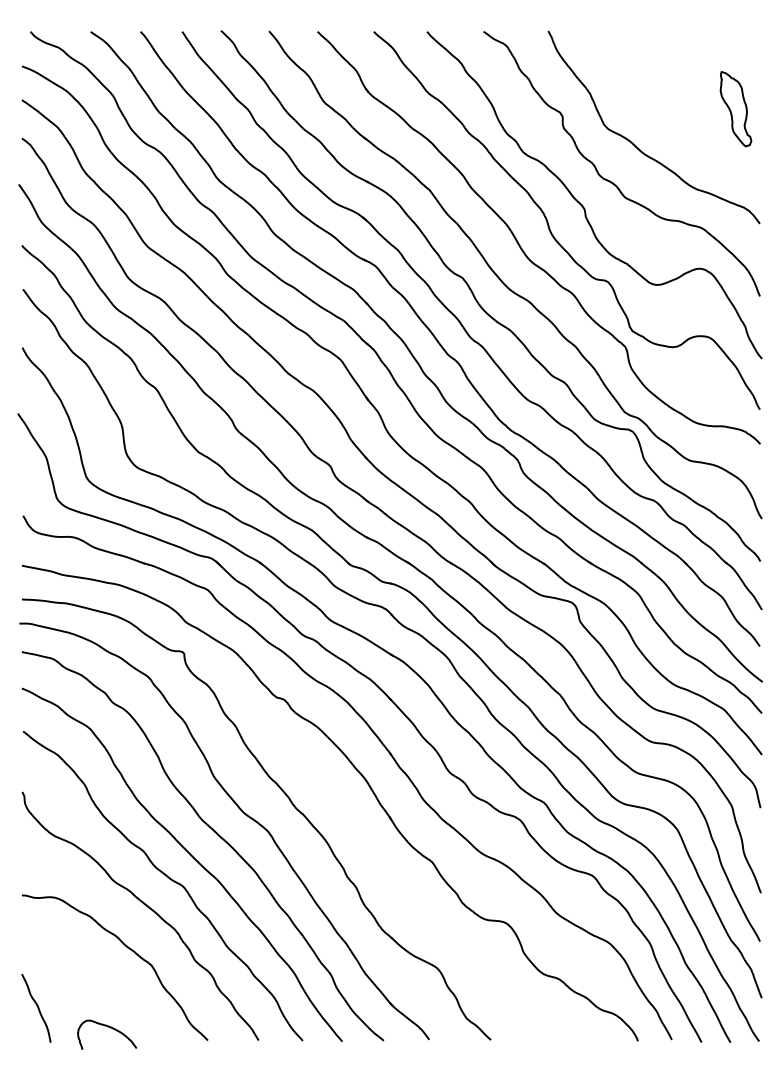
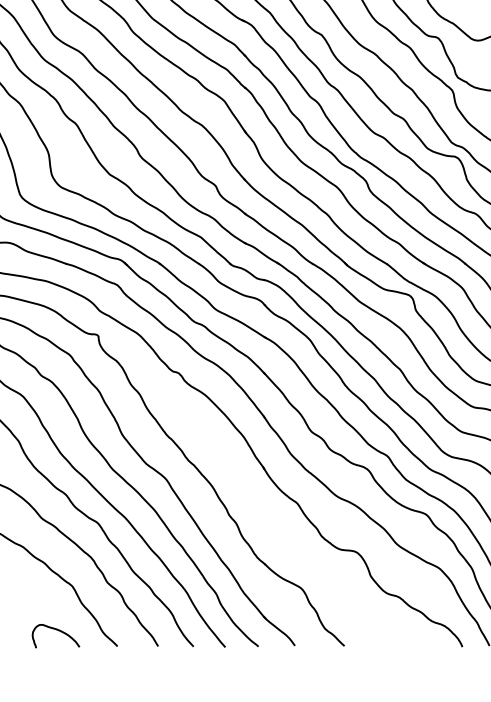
curve: (110, 1028) -> (58, 631), moved

